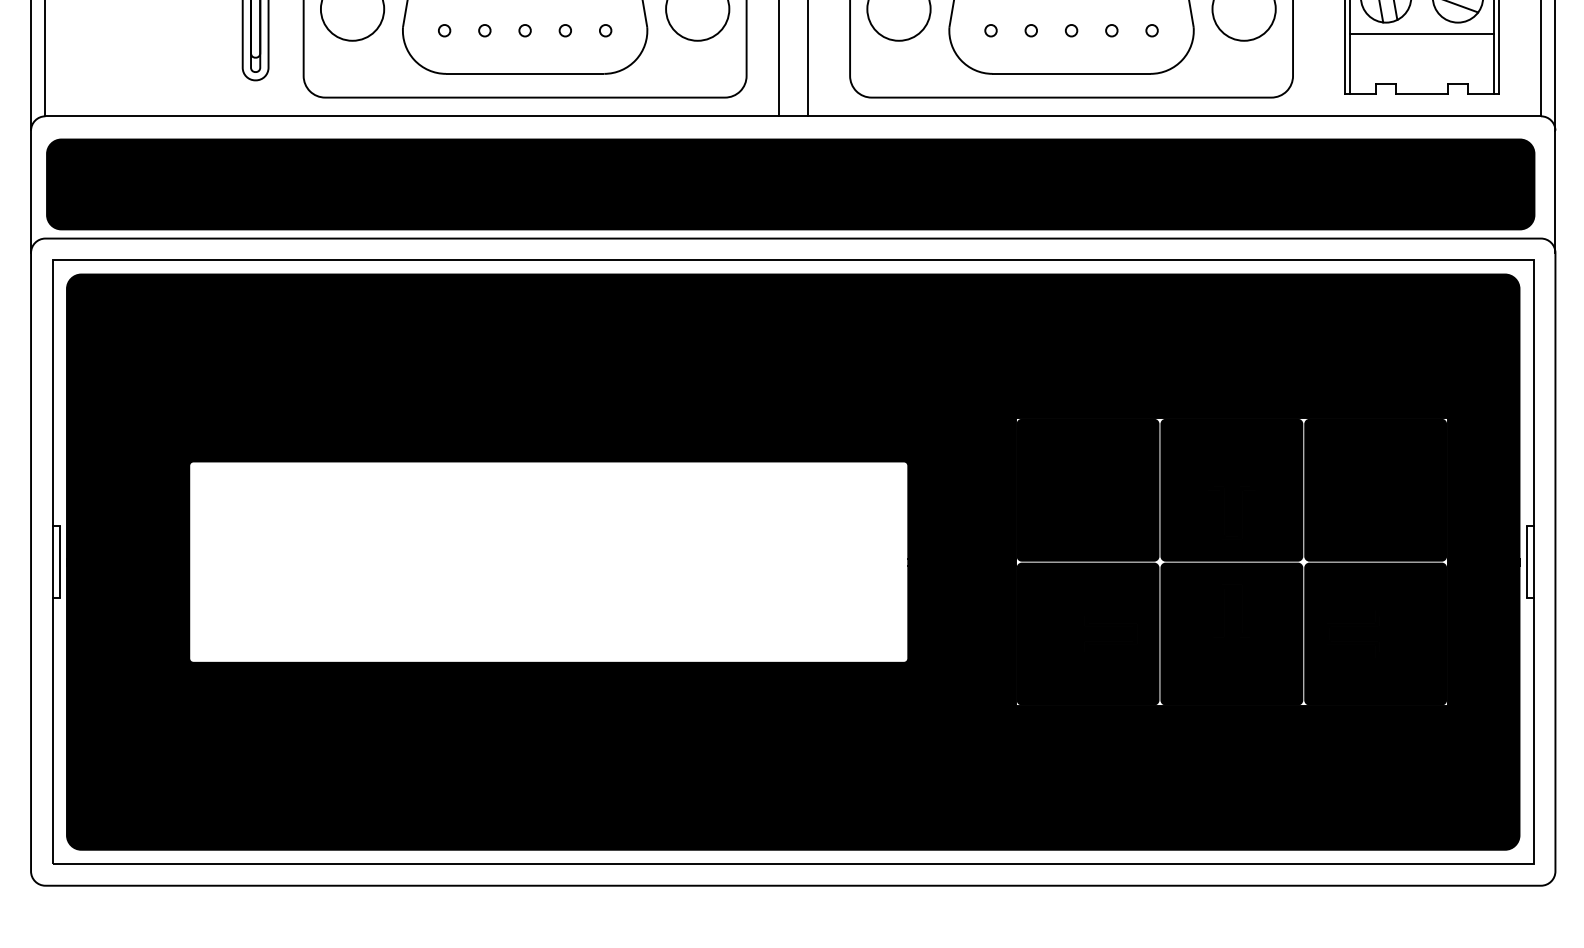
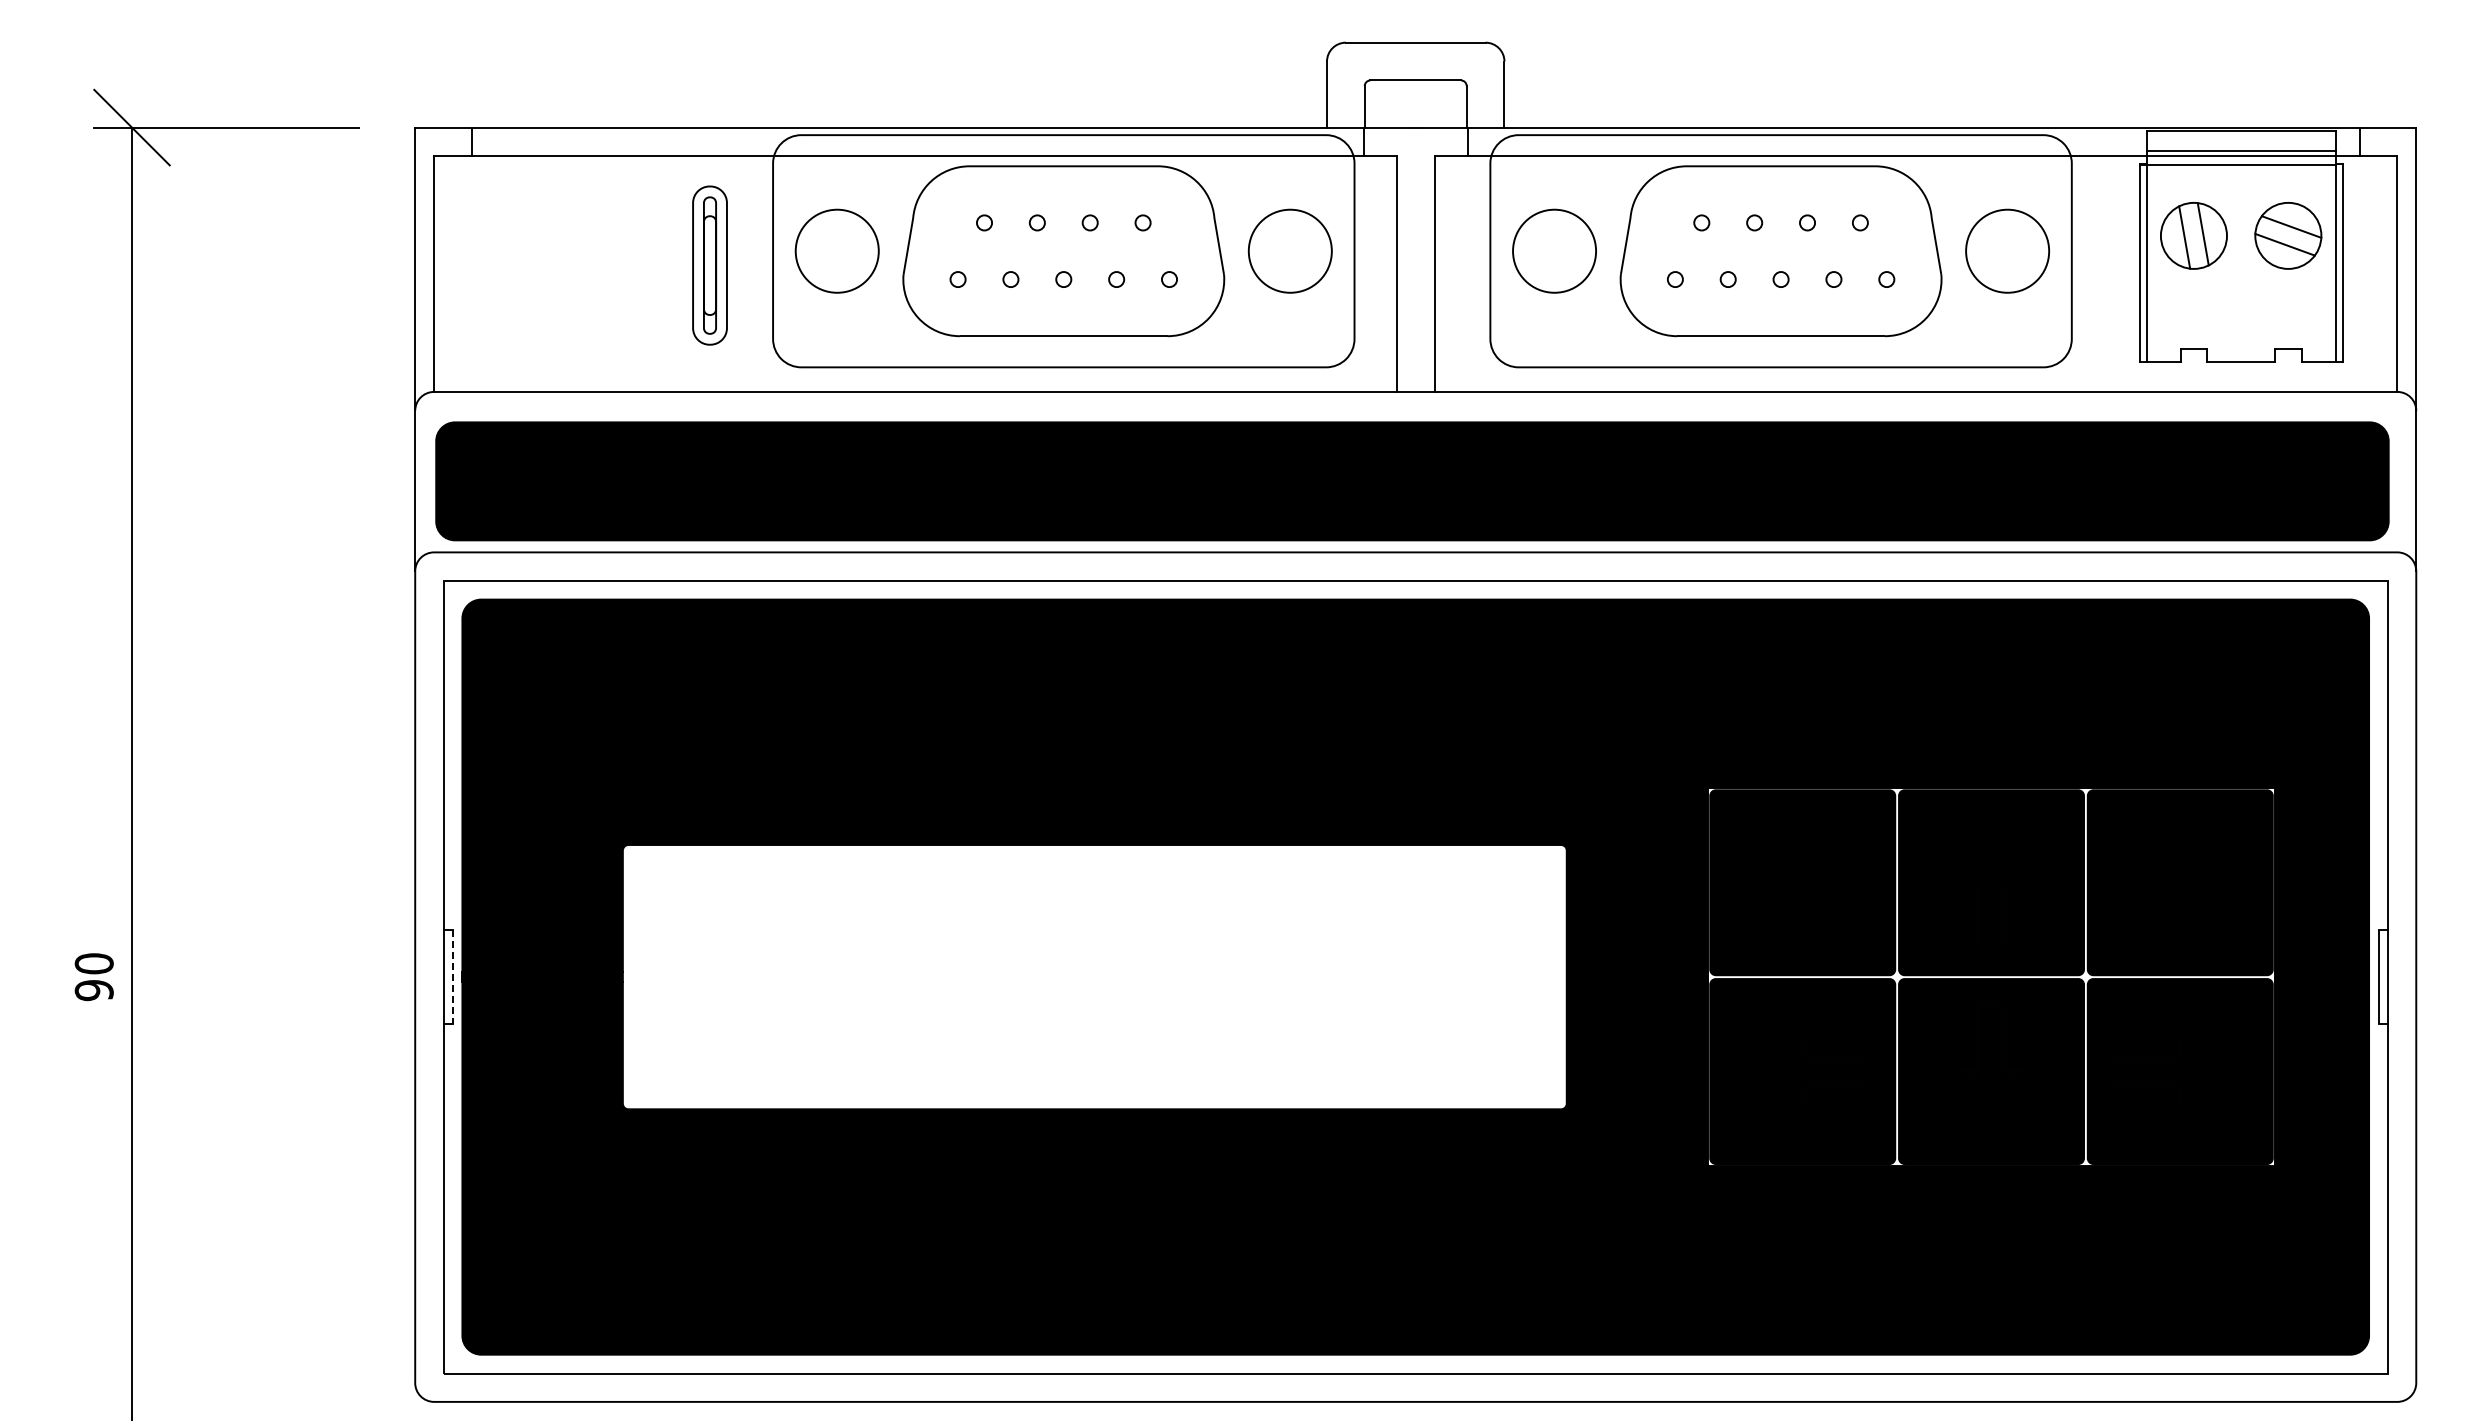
line: (1421, 33) -> (2240, 283), removed
line: (59, 562) -> (452, 977), solid -> dashed

